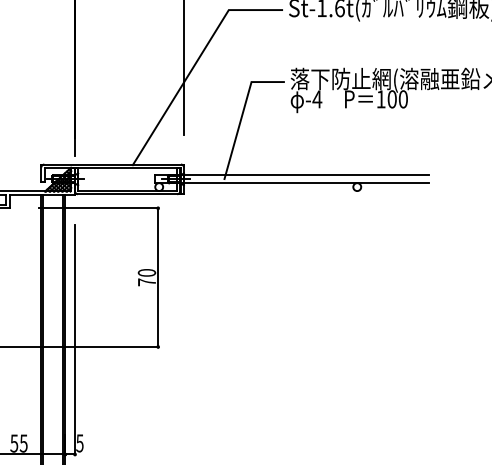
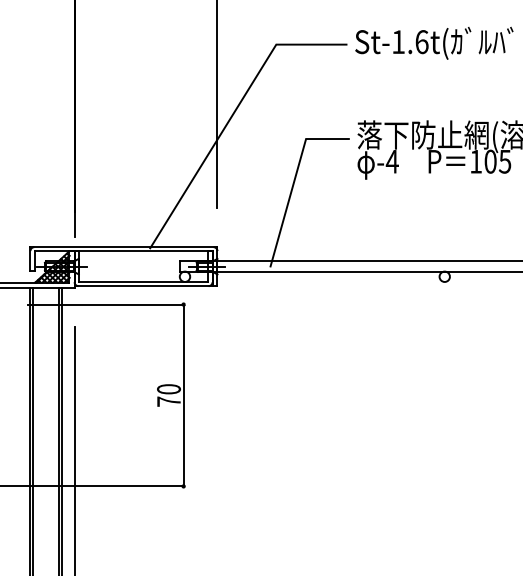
text: (402, 99) -> (504, 161), 100 -> 105

